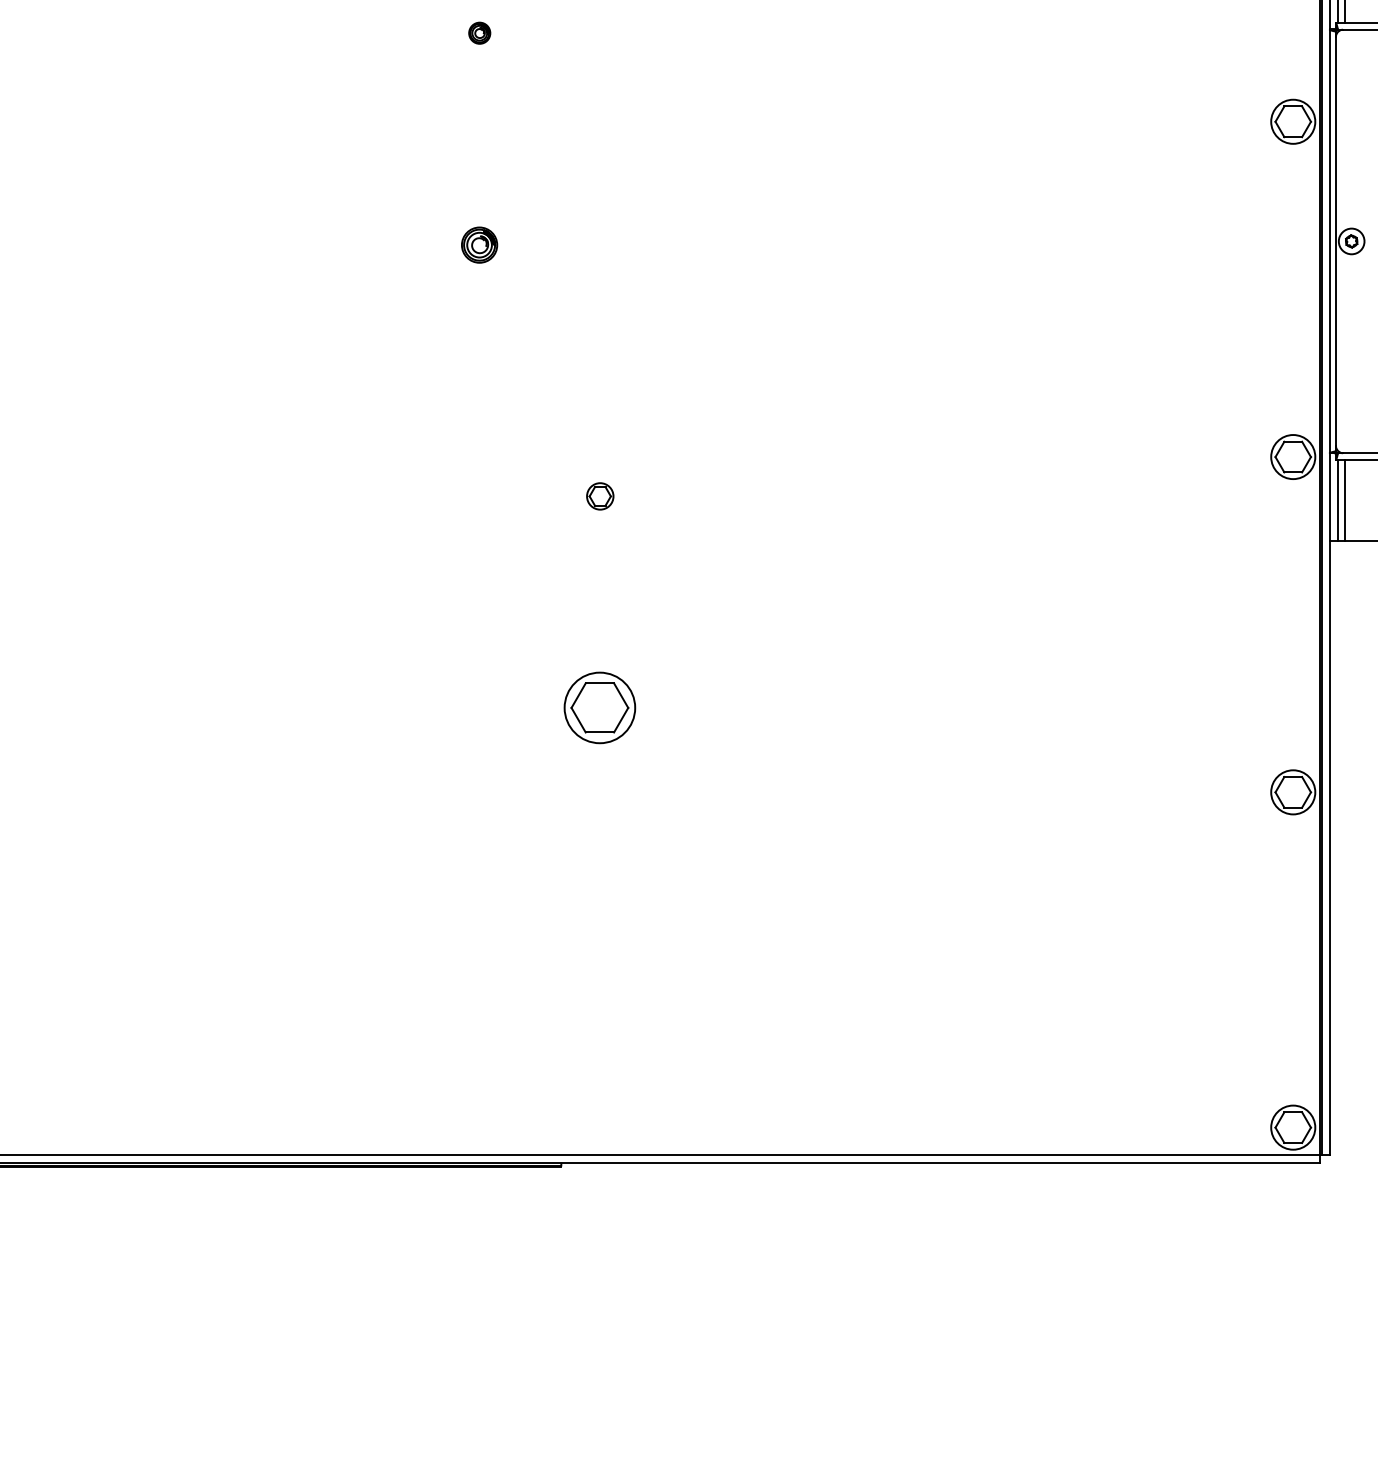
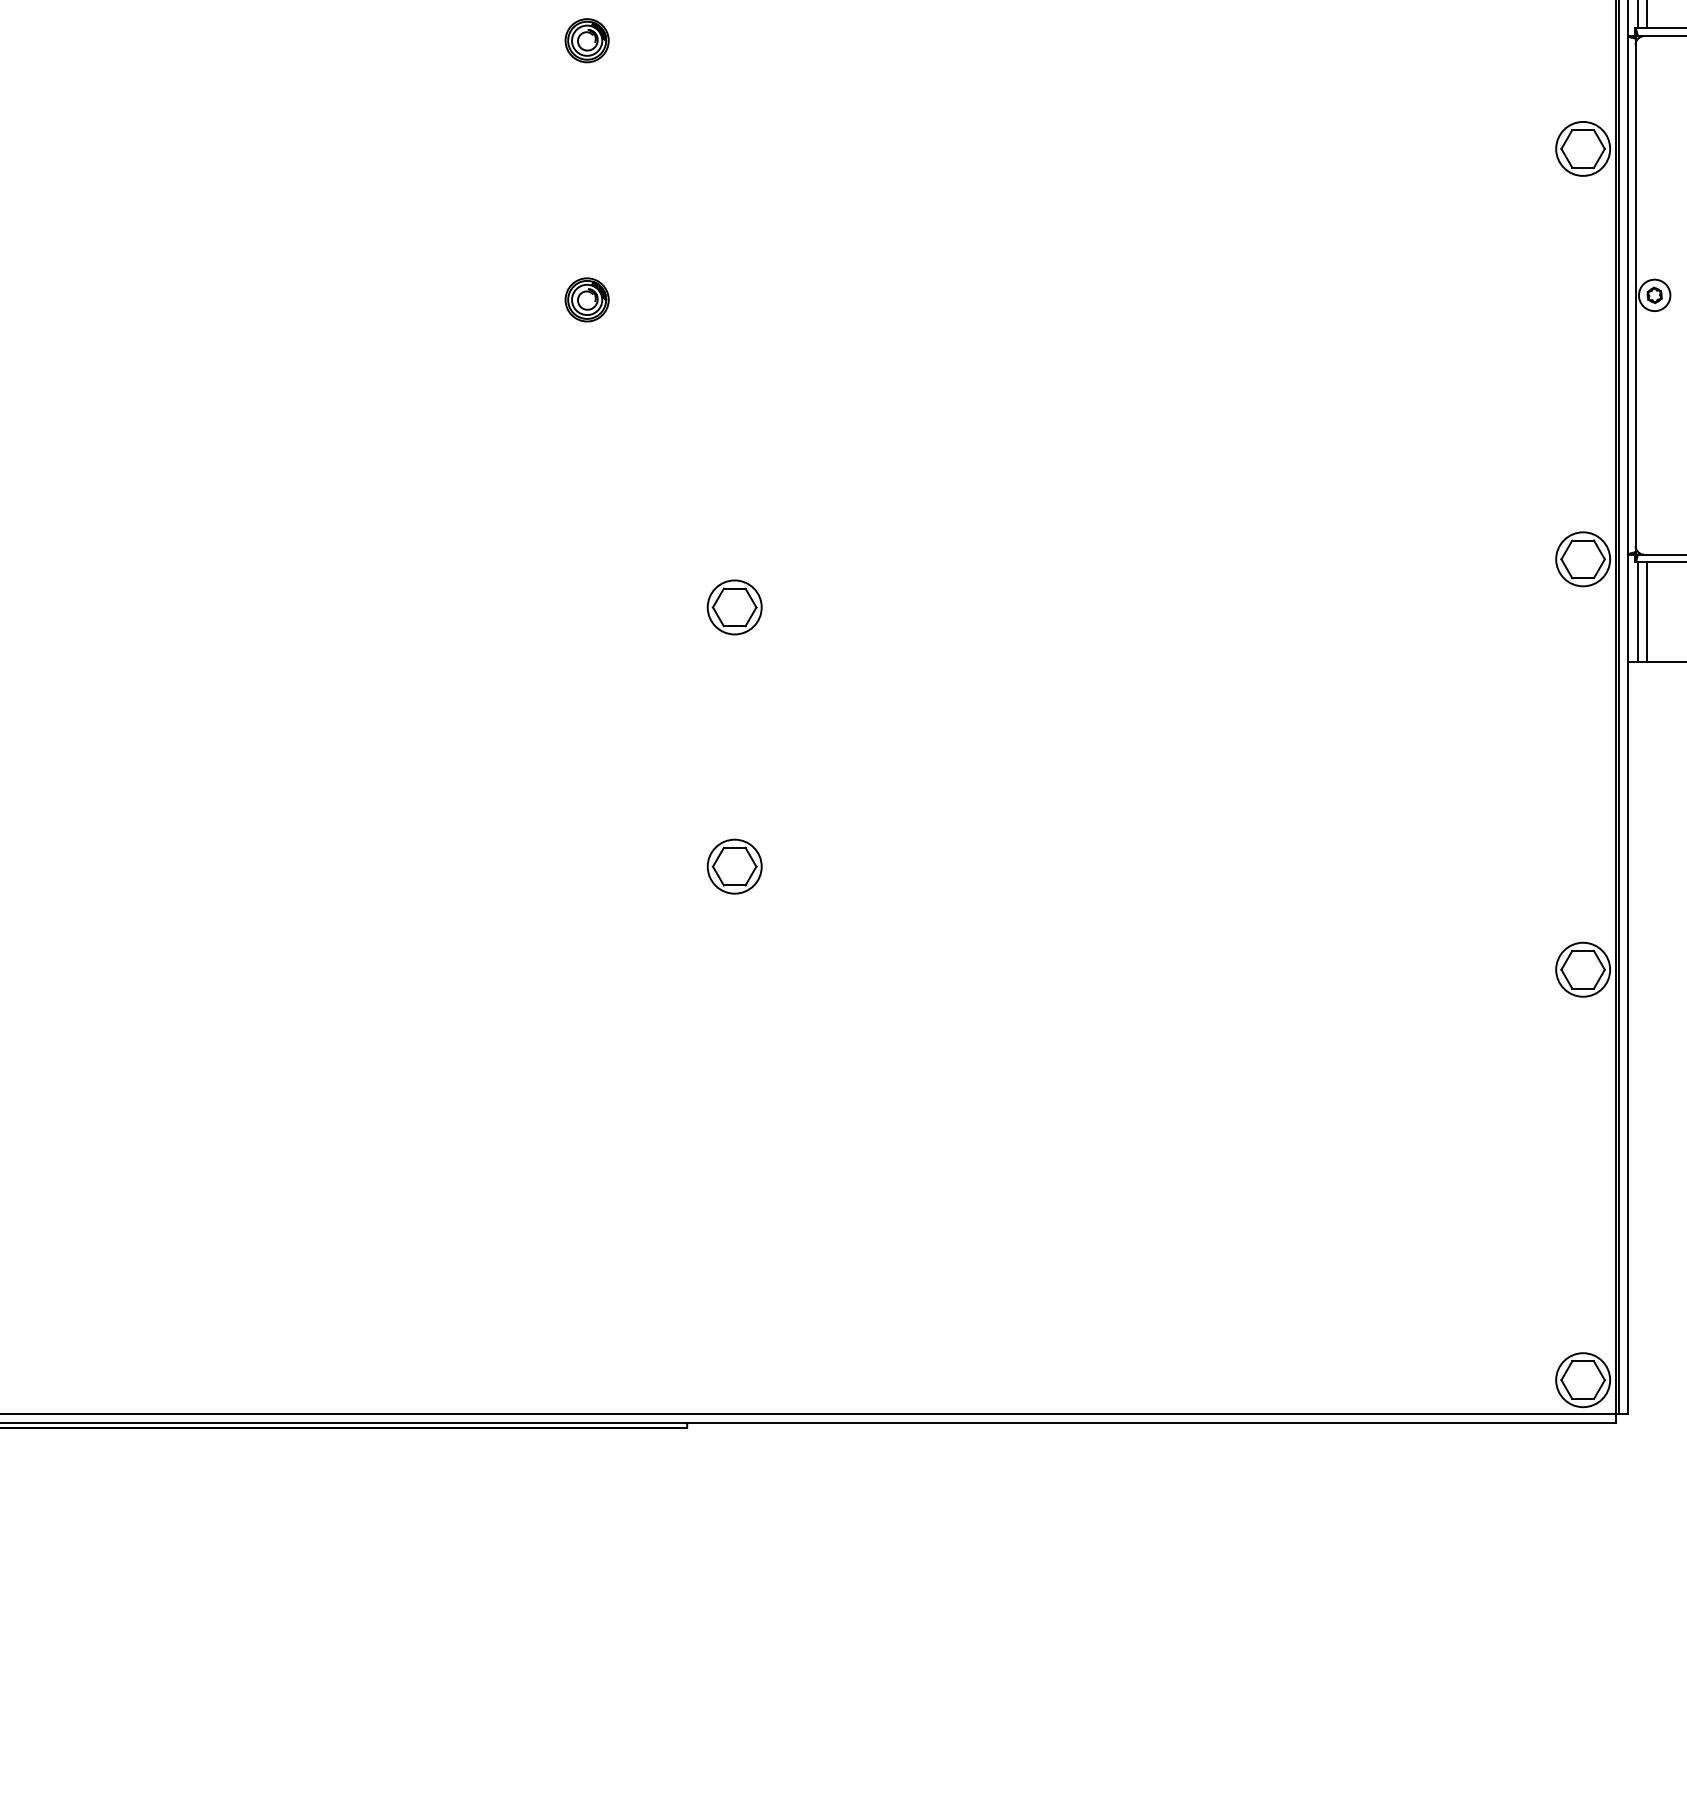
part: (479, 32) -> (587, 39), size x1.67
part: (600, 496) -> (735, 607), size x1.67
part: (600, 708) -> (735, 867), size x0.62

